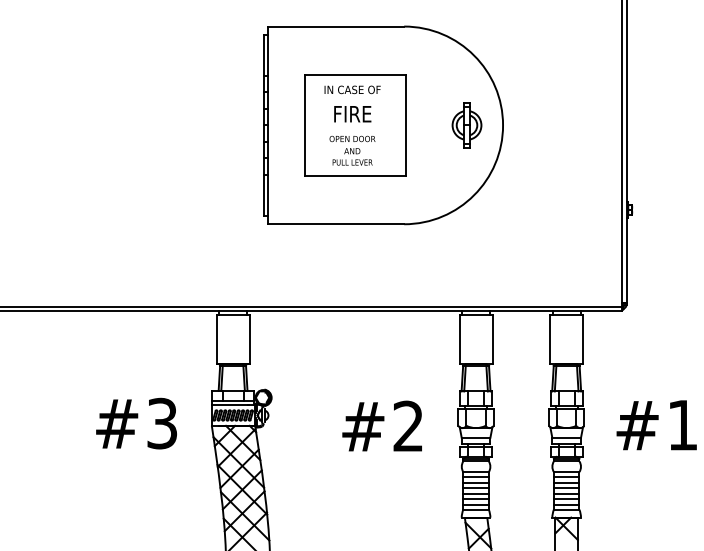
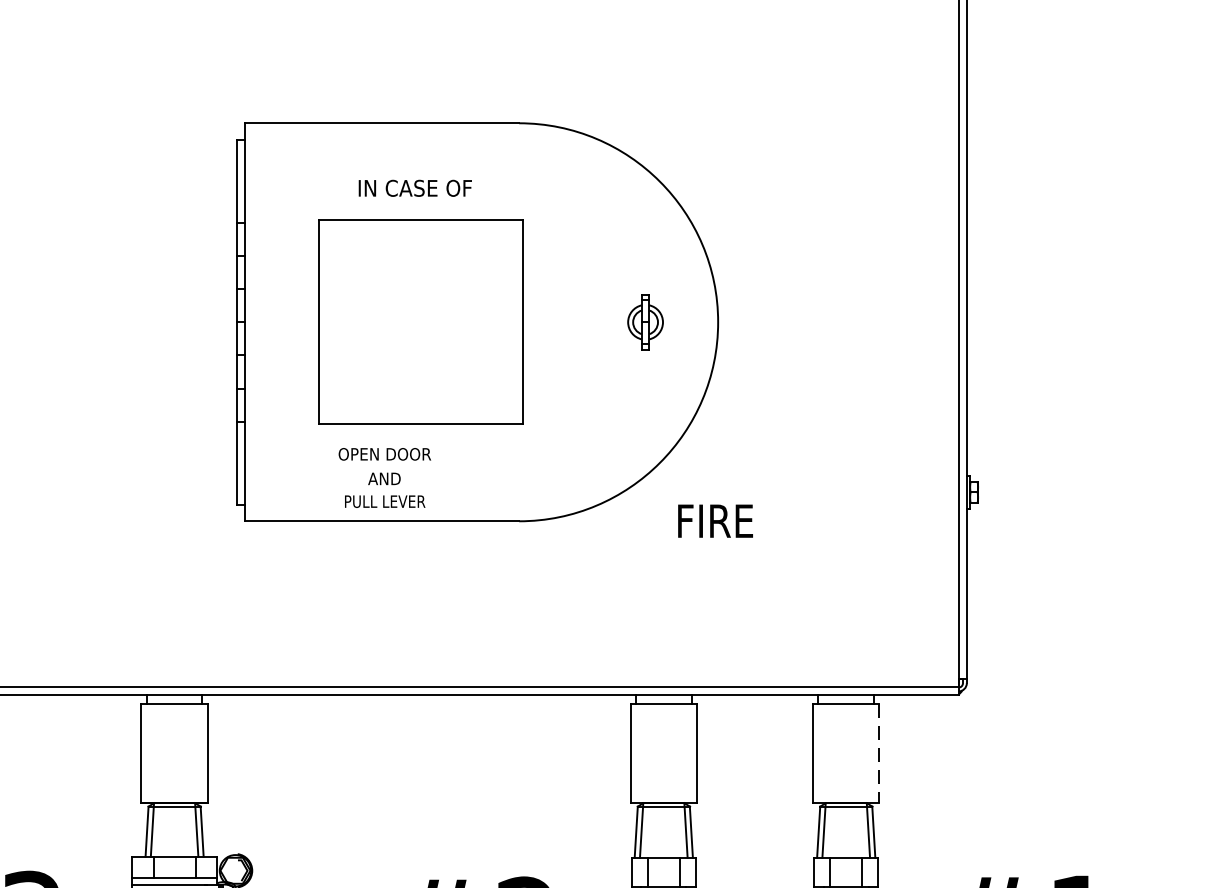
text: (352, 89) -> (415, 187), moved
text: (352, 114) -> (715, 521), moved
part: (466, 125) -> (644, 322), size x0.6
text: (352, 150) -> (384, 477), moved
line: (583, 339) -> (880, 753), solid -> dashed

